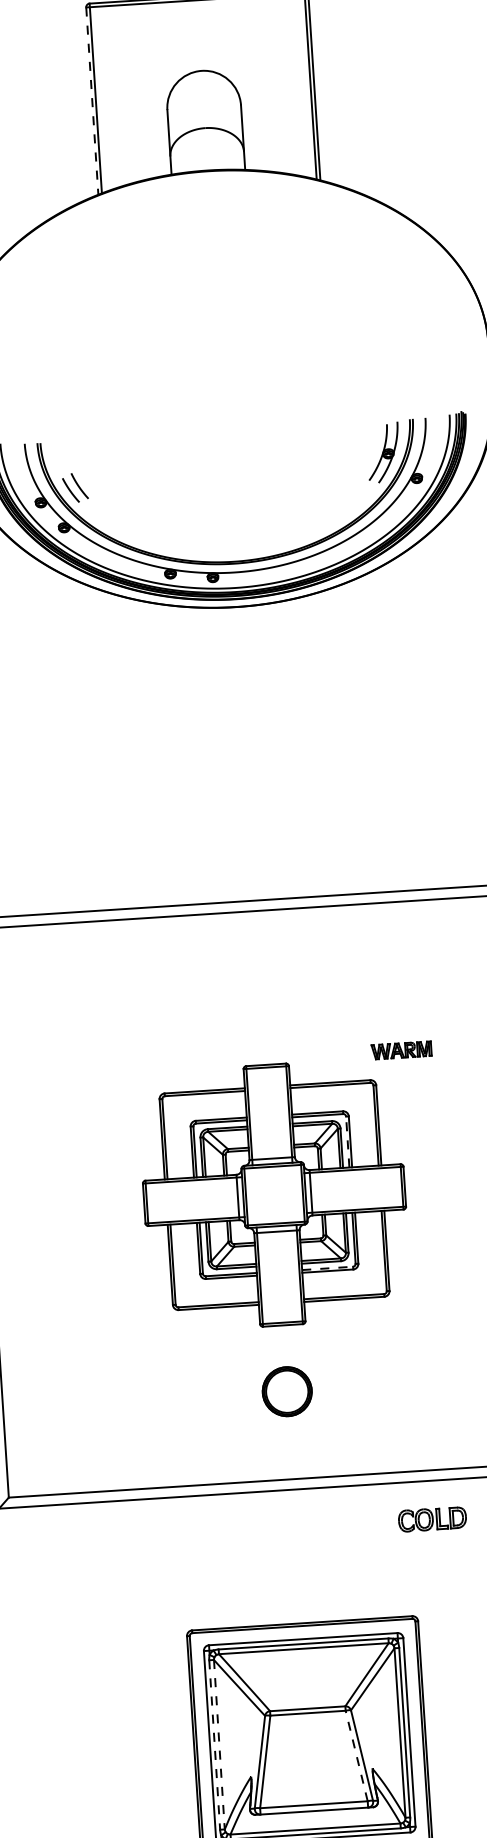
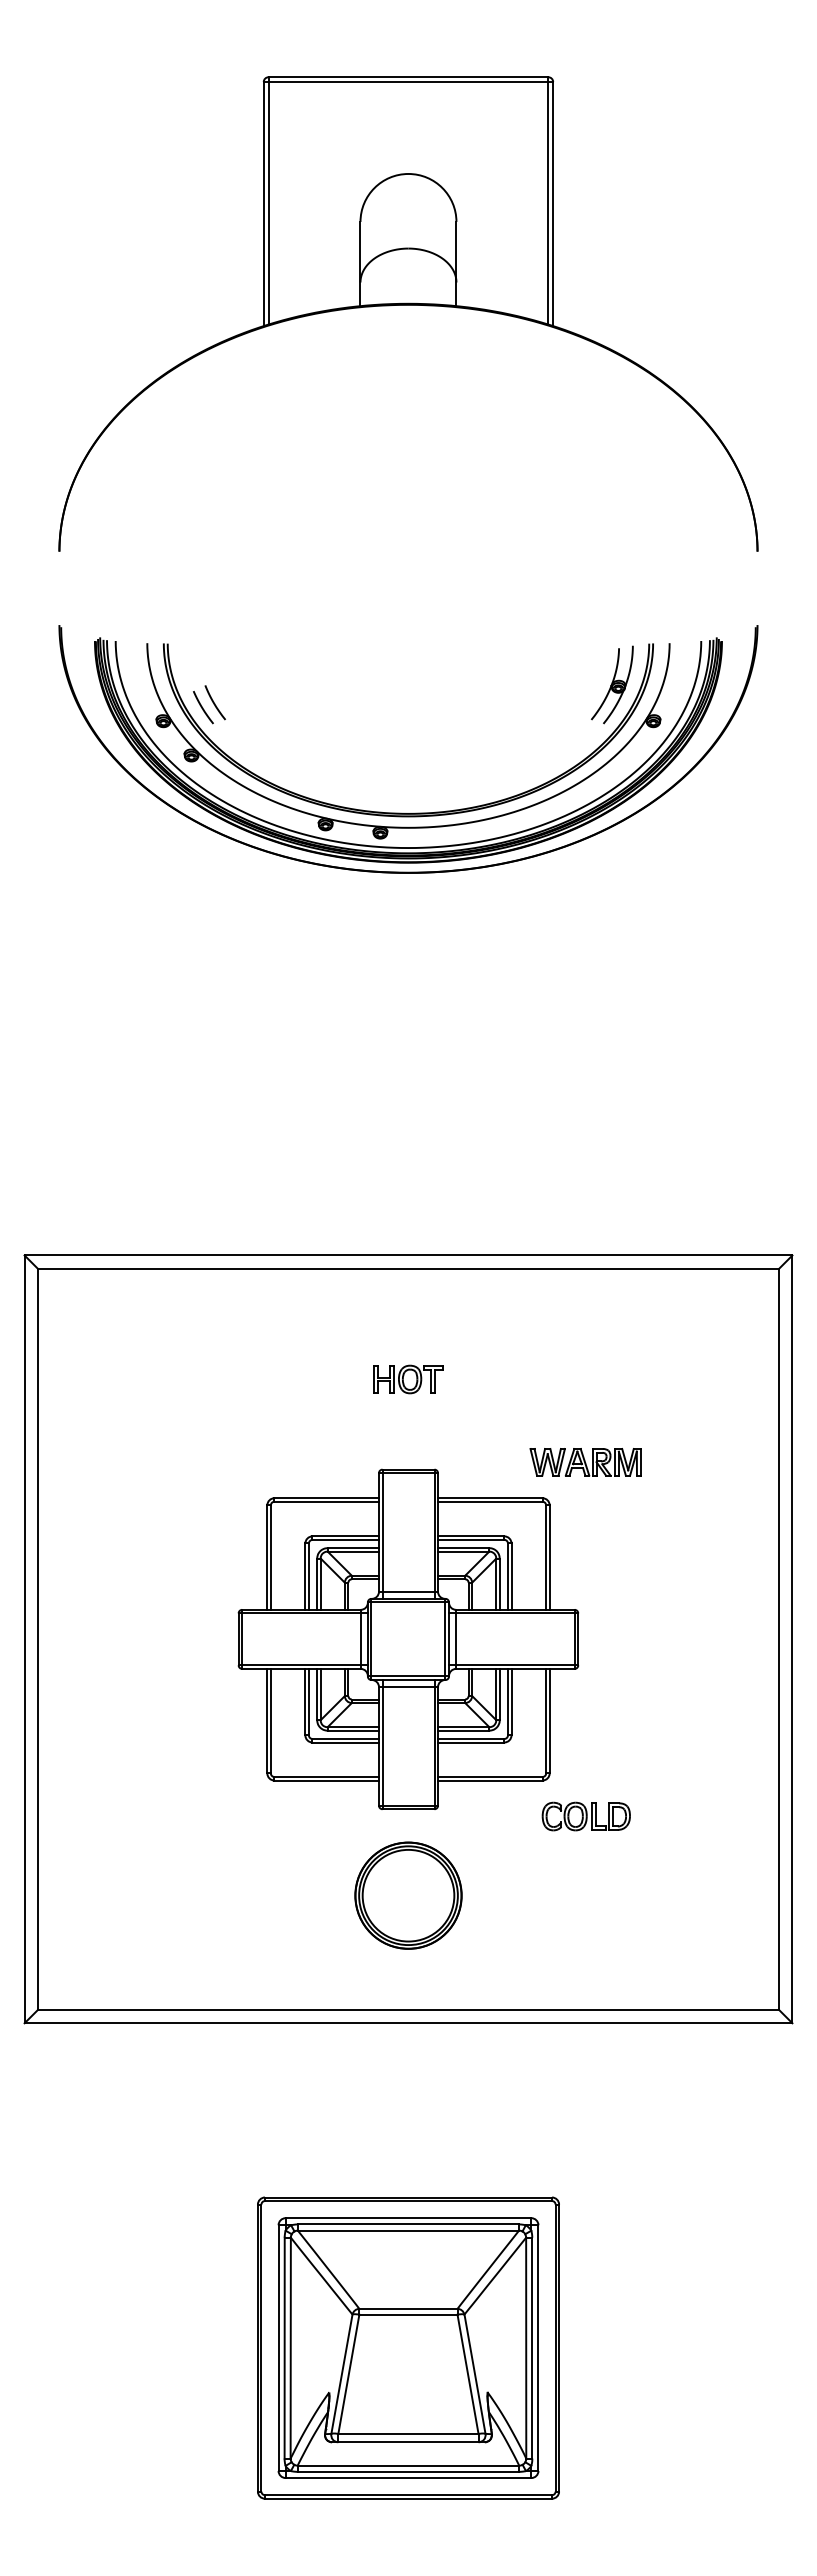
line: (92, 101) -> (263, 204), dashed -> solid
part: (261, 995) -> (408, 1379), added
part: (401, 1050) -> (585, 1462), size x1.43
line: (347, 1141) -> (507, 1576), dashed -> solid
line: (327, 1268) -> (471, 1738), dashed -> solid
part: (287, 1391) -> (408, 1895), size x1.67
part: (431, 1519) -> (585, 1816), moved
line: (214, 1745) -> (284, 2348), dashed -> solid
line: (219, 1745) -> (290, 2348), dashed -> solid
line: (357, 1756) -> (468, 2374), dashed -> solid

